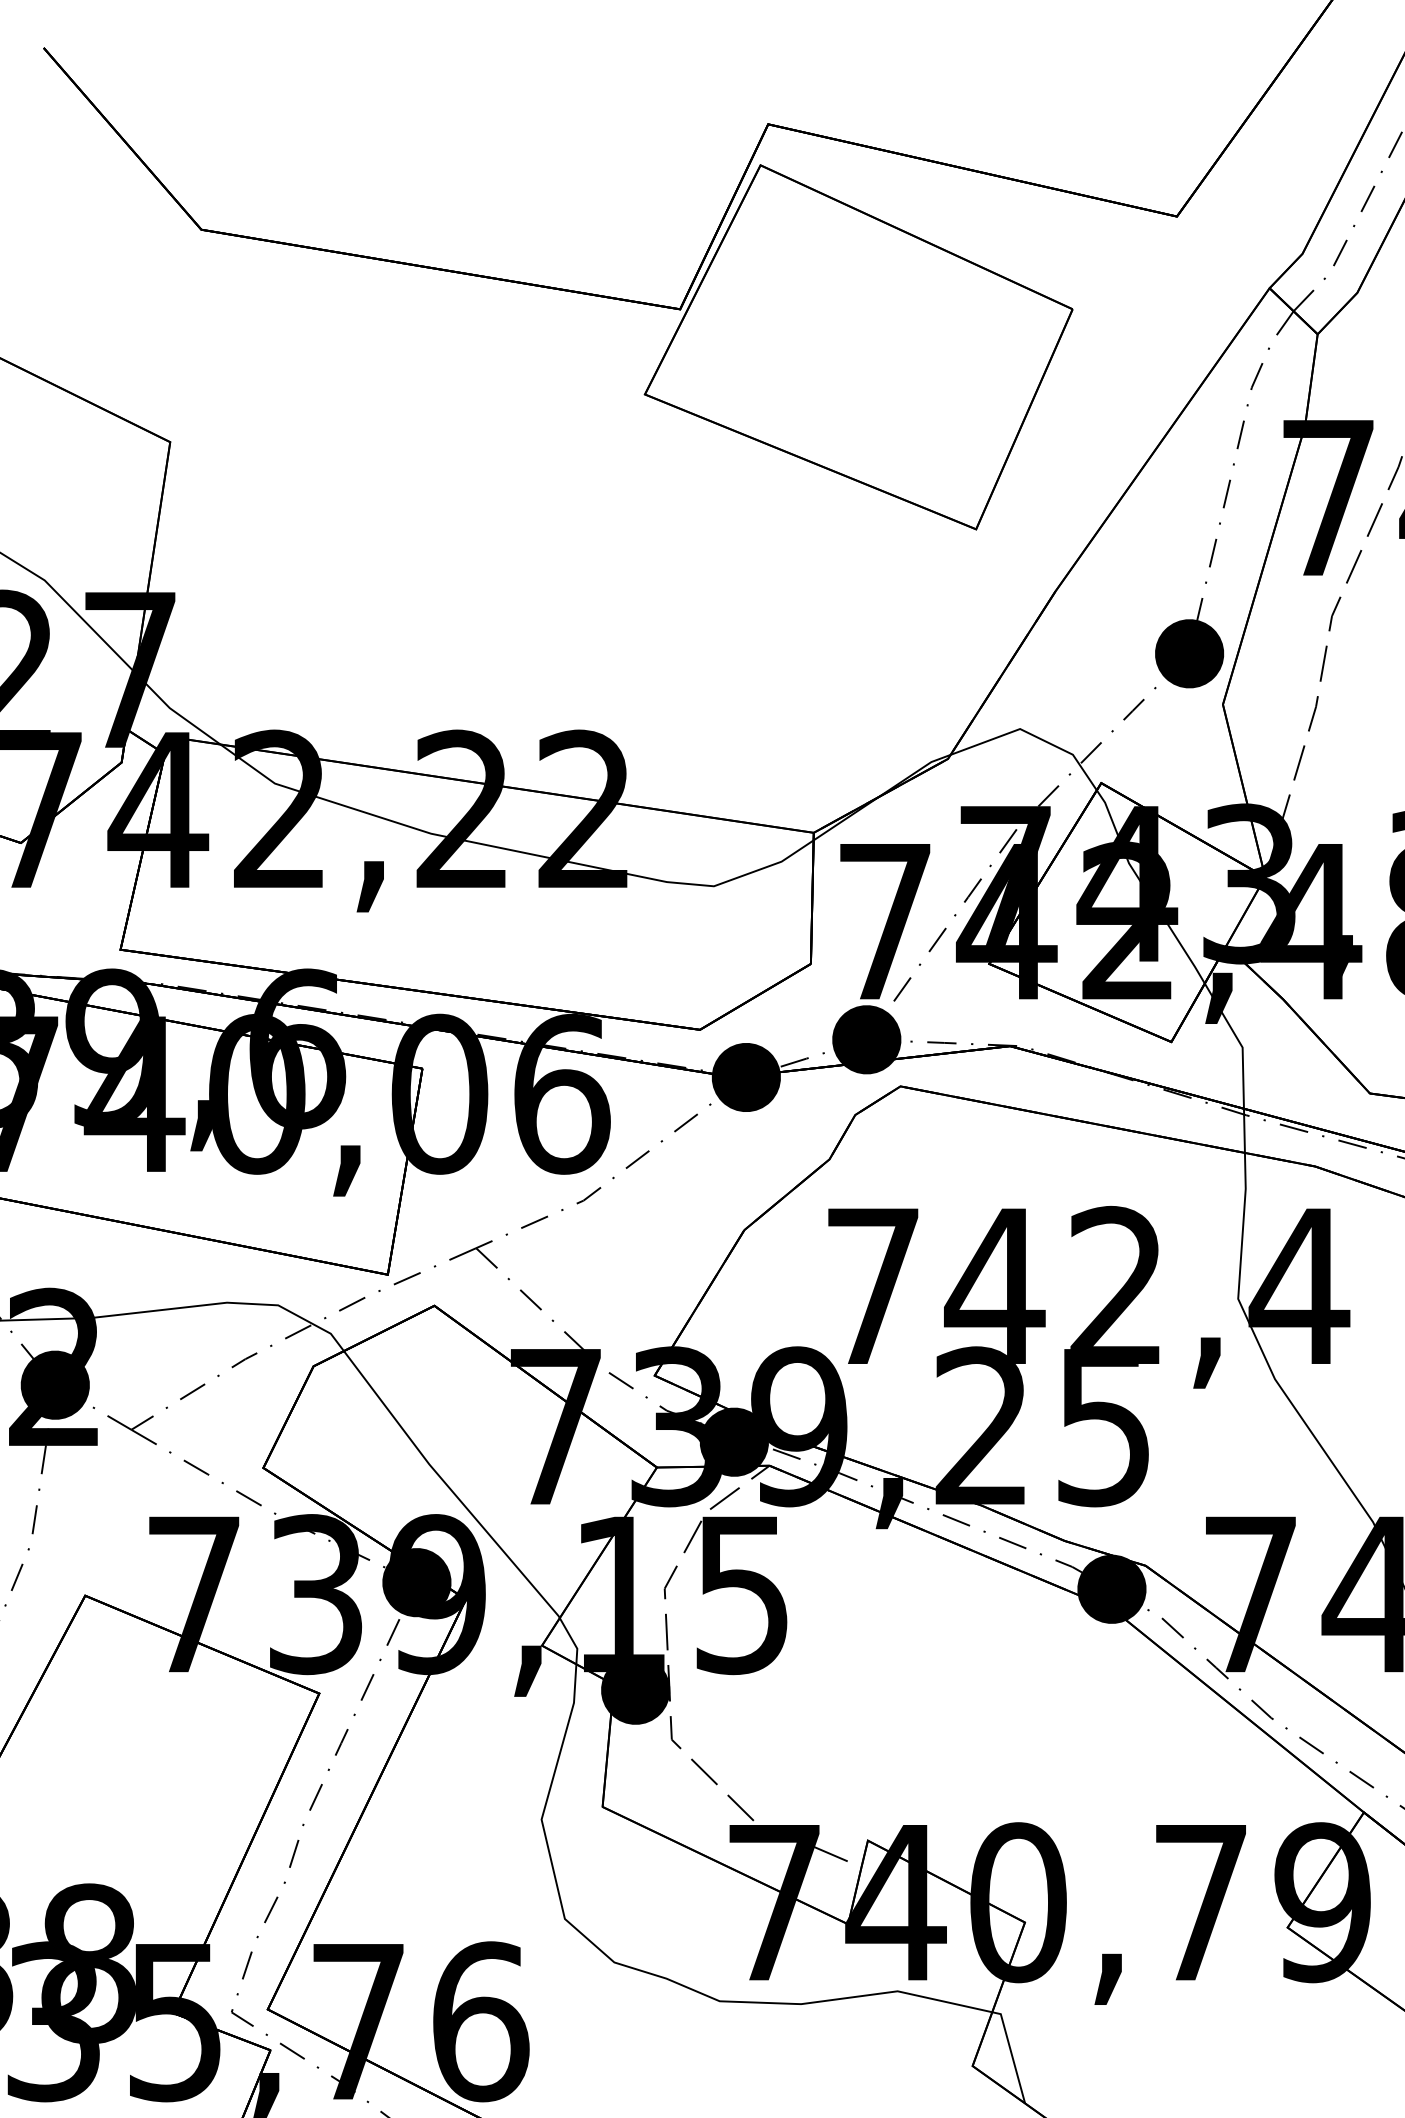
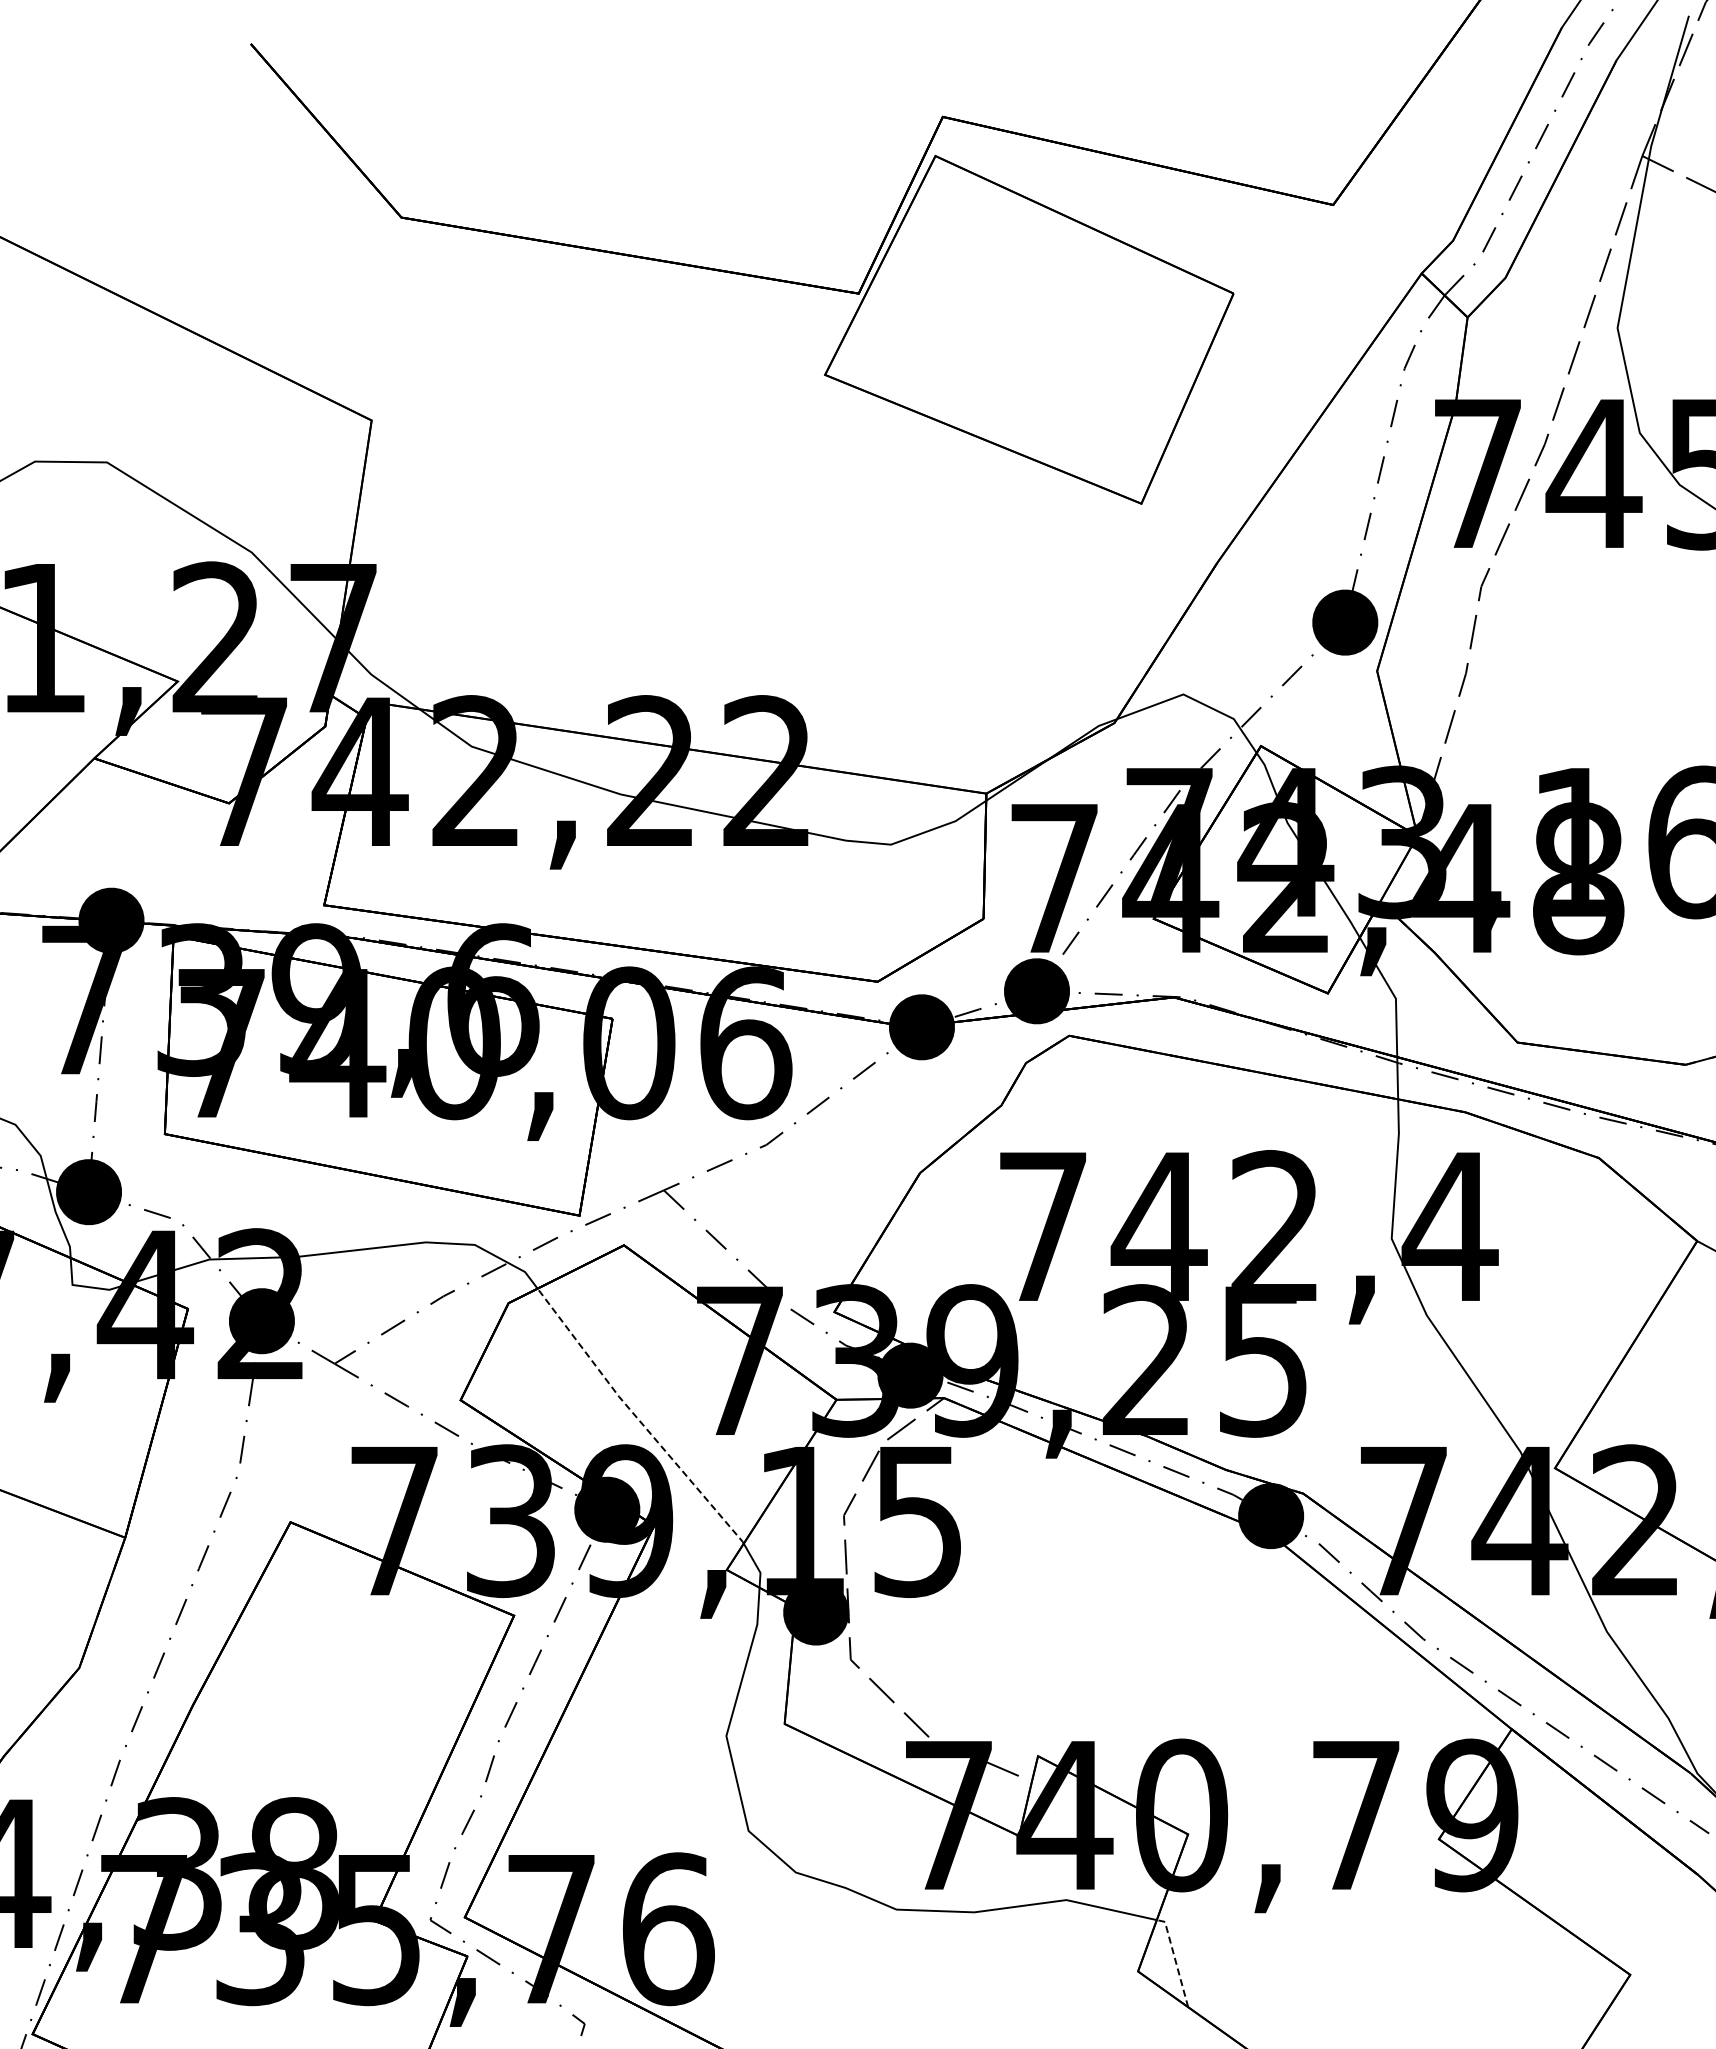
line: (448, 1487) -> (637, 1418), solid -> dashed
line: (1011, 2053) -> (1175, 1959), solid -> dashed

